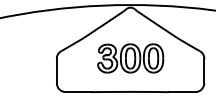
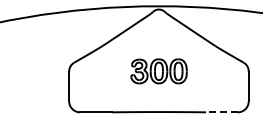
part: (130, 58) -> (158, 71), size x0.7
line: (181, 92) -> (221, 112), solid -> dashed

